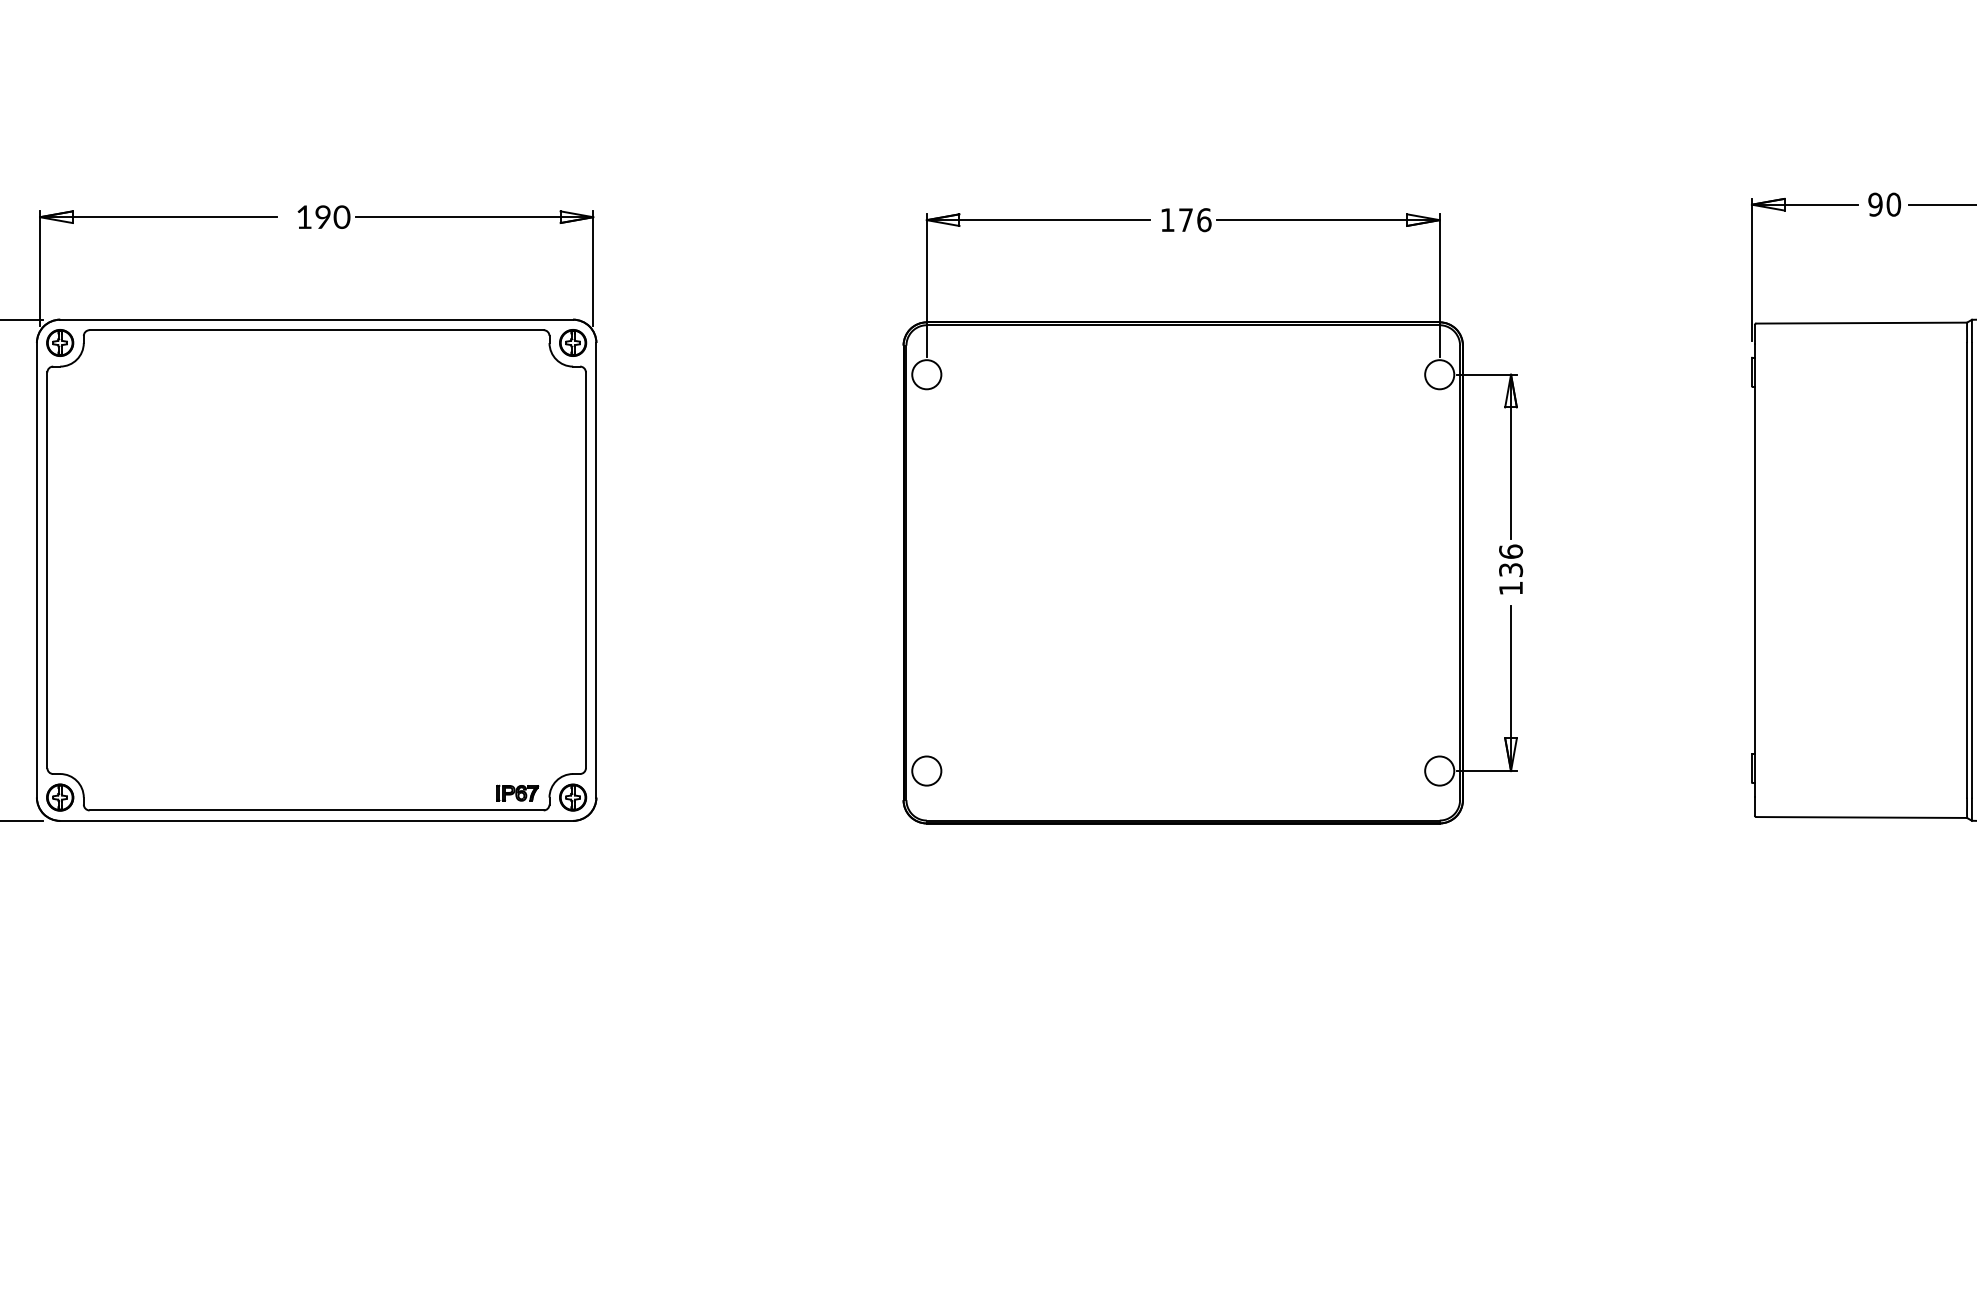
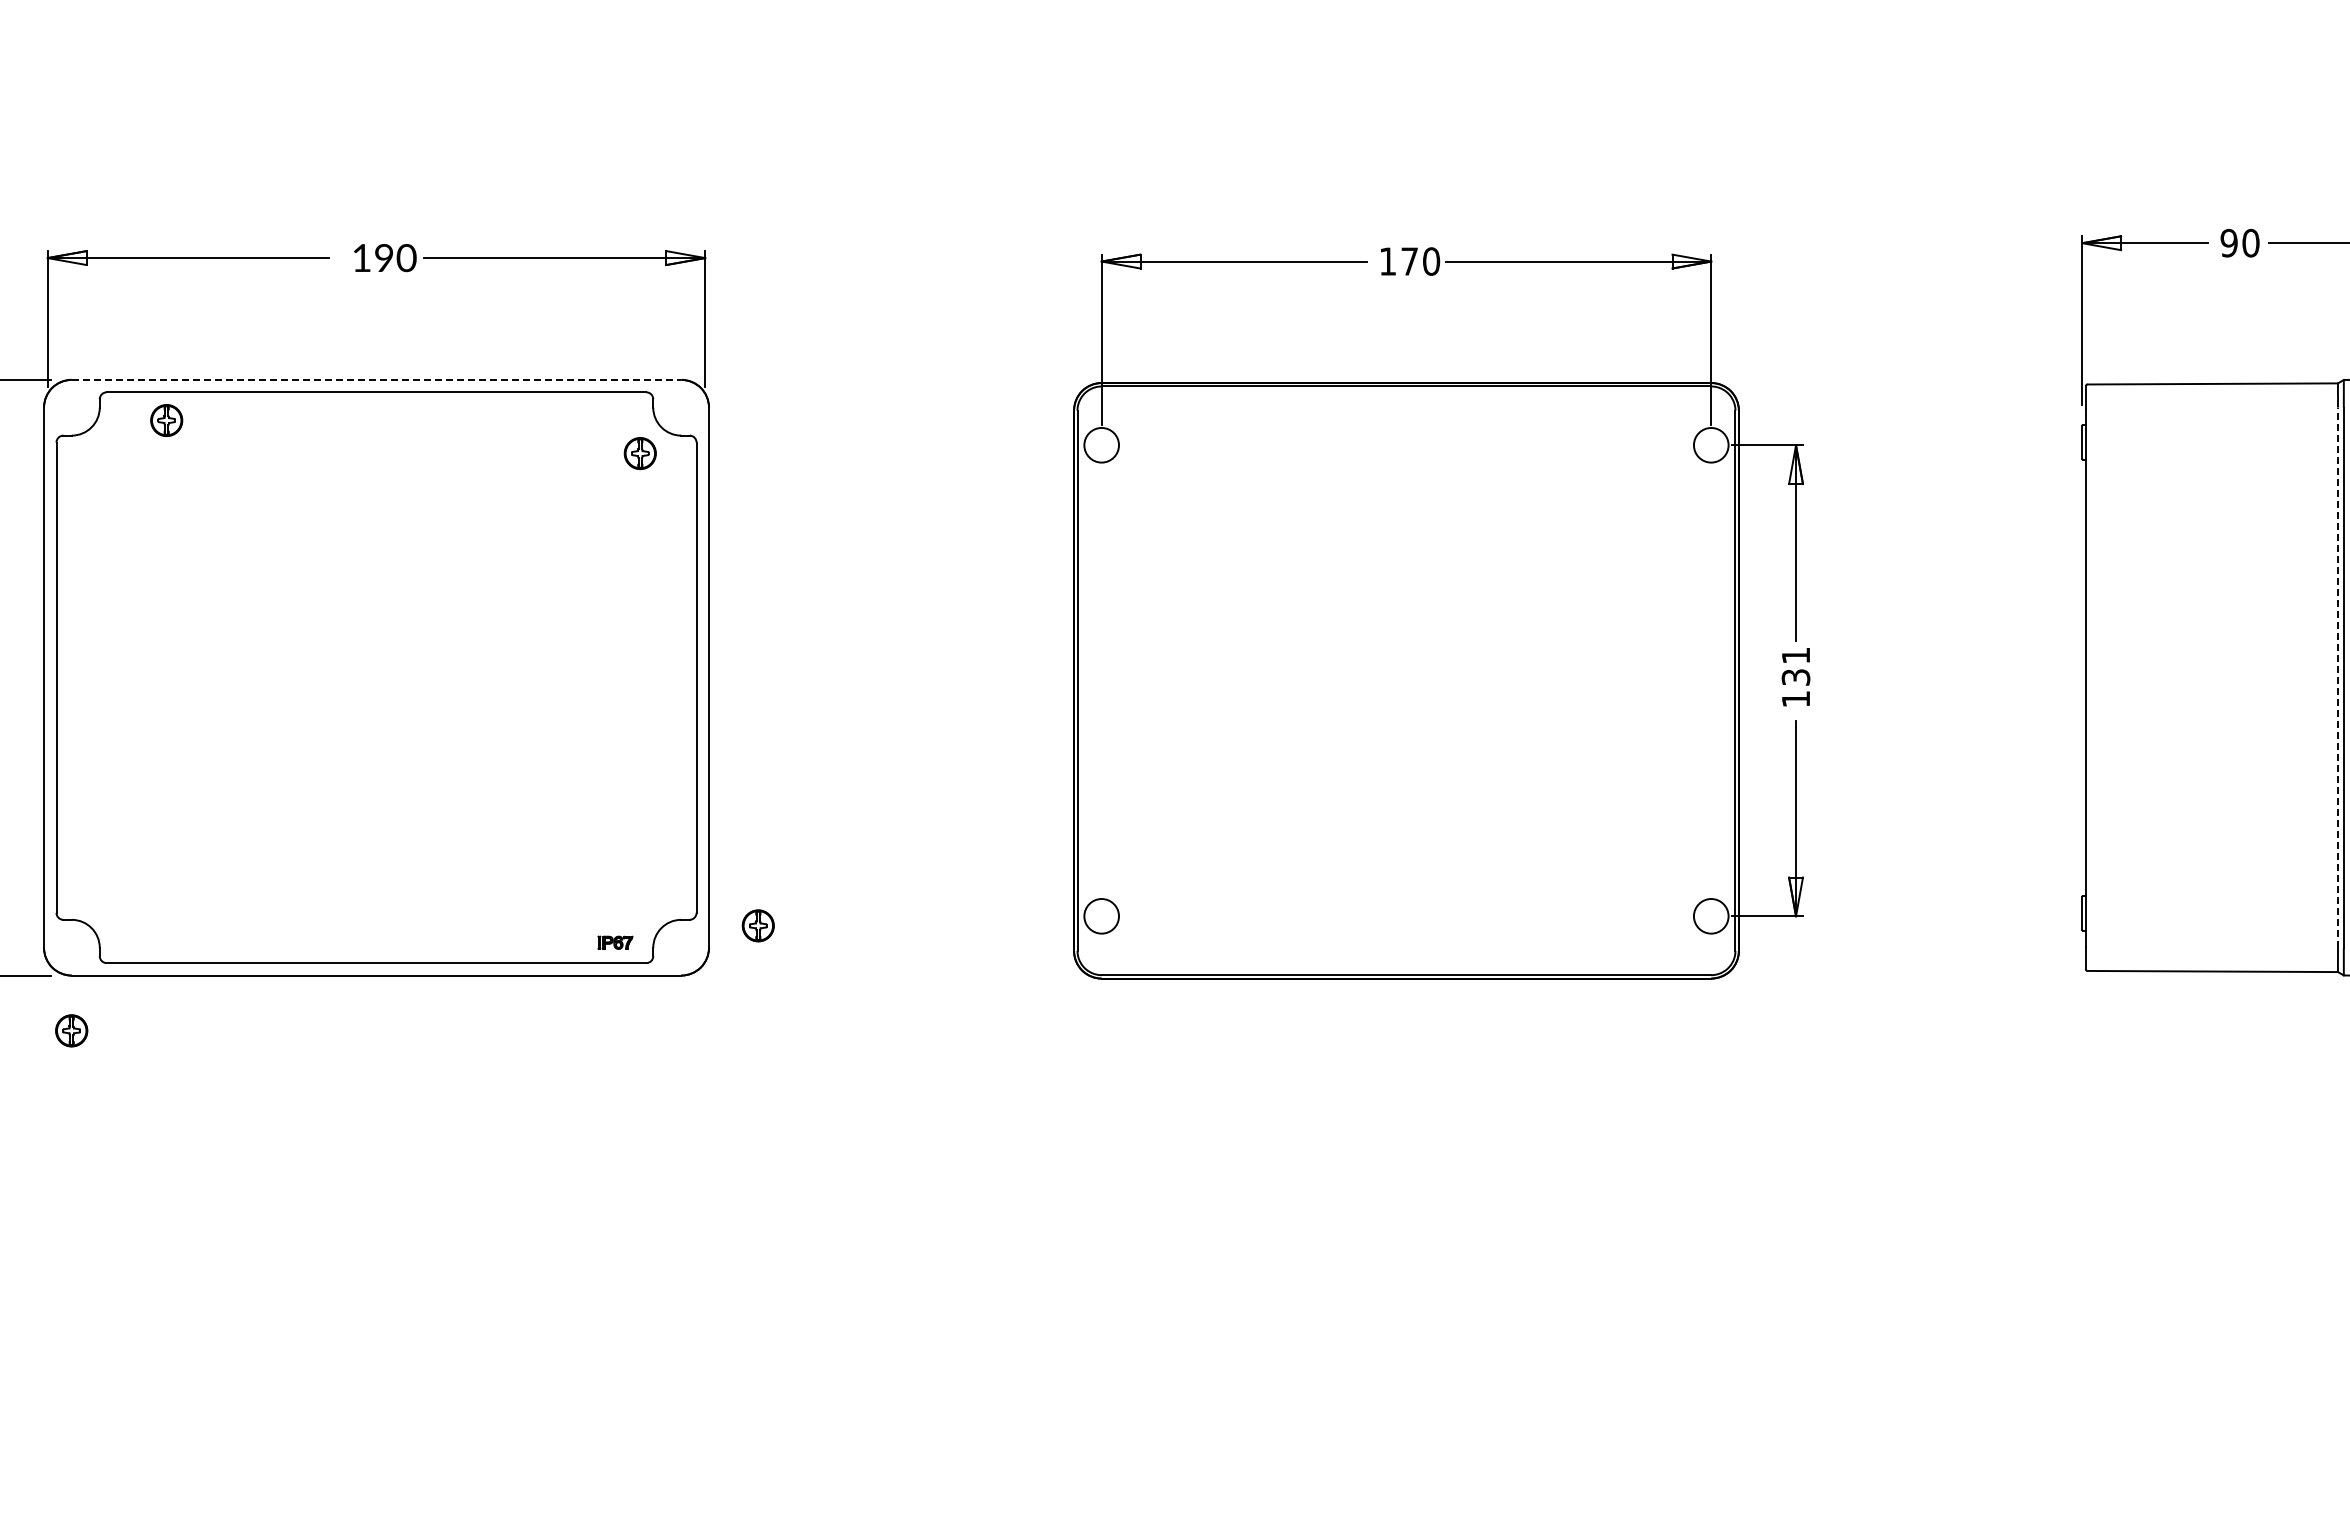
text: (1204, 220) -> (1431, 261), 176 -> 170
line: (316, 319) -> (376, 379), solid -> dashed
part: (60, 342) -> (166, 420), moved
part: (572, 342) -> (639, 453), moved
text: (1510, 551) -> (1795, 655), 136 -> 131
line: (1967, 570) -> (2338, 677), solid -> dashed
part: (517, 793) -> (615, 942), size x0.7
part: (60, 797) -> (71, 1030), moved
part: (572, 797) -> (757, 925), moved

